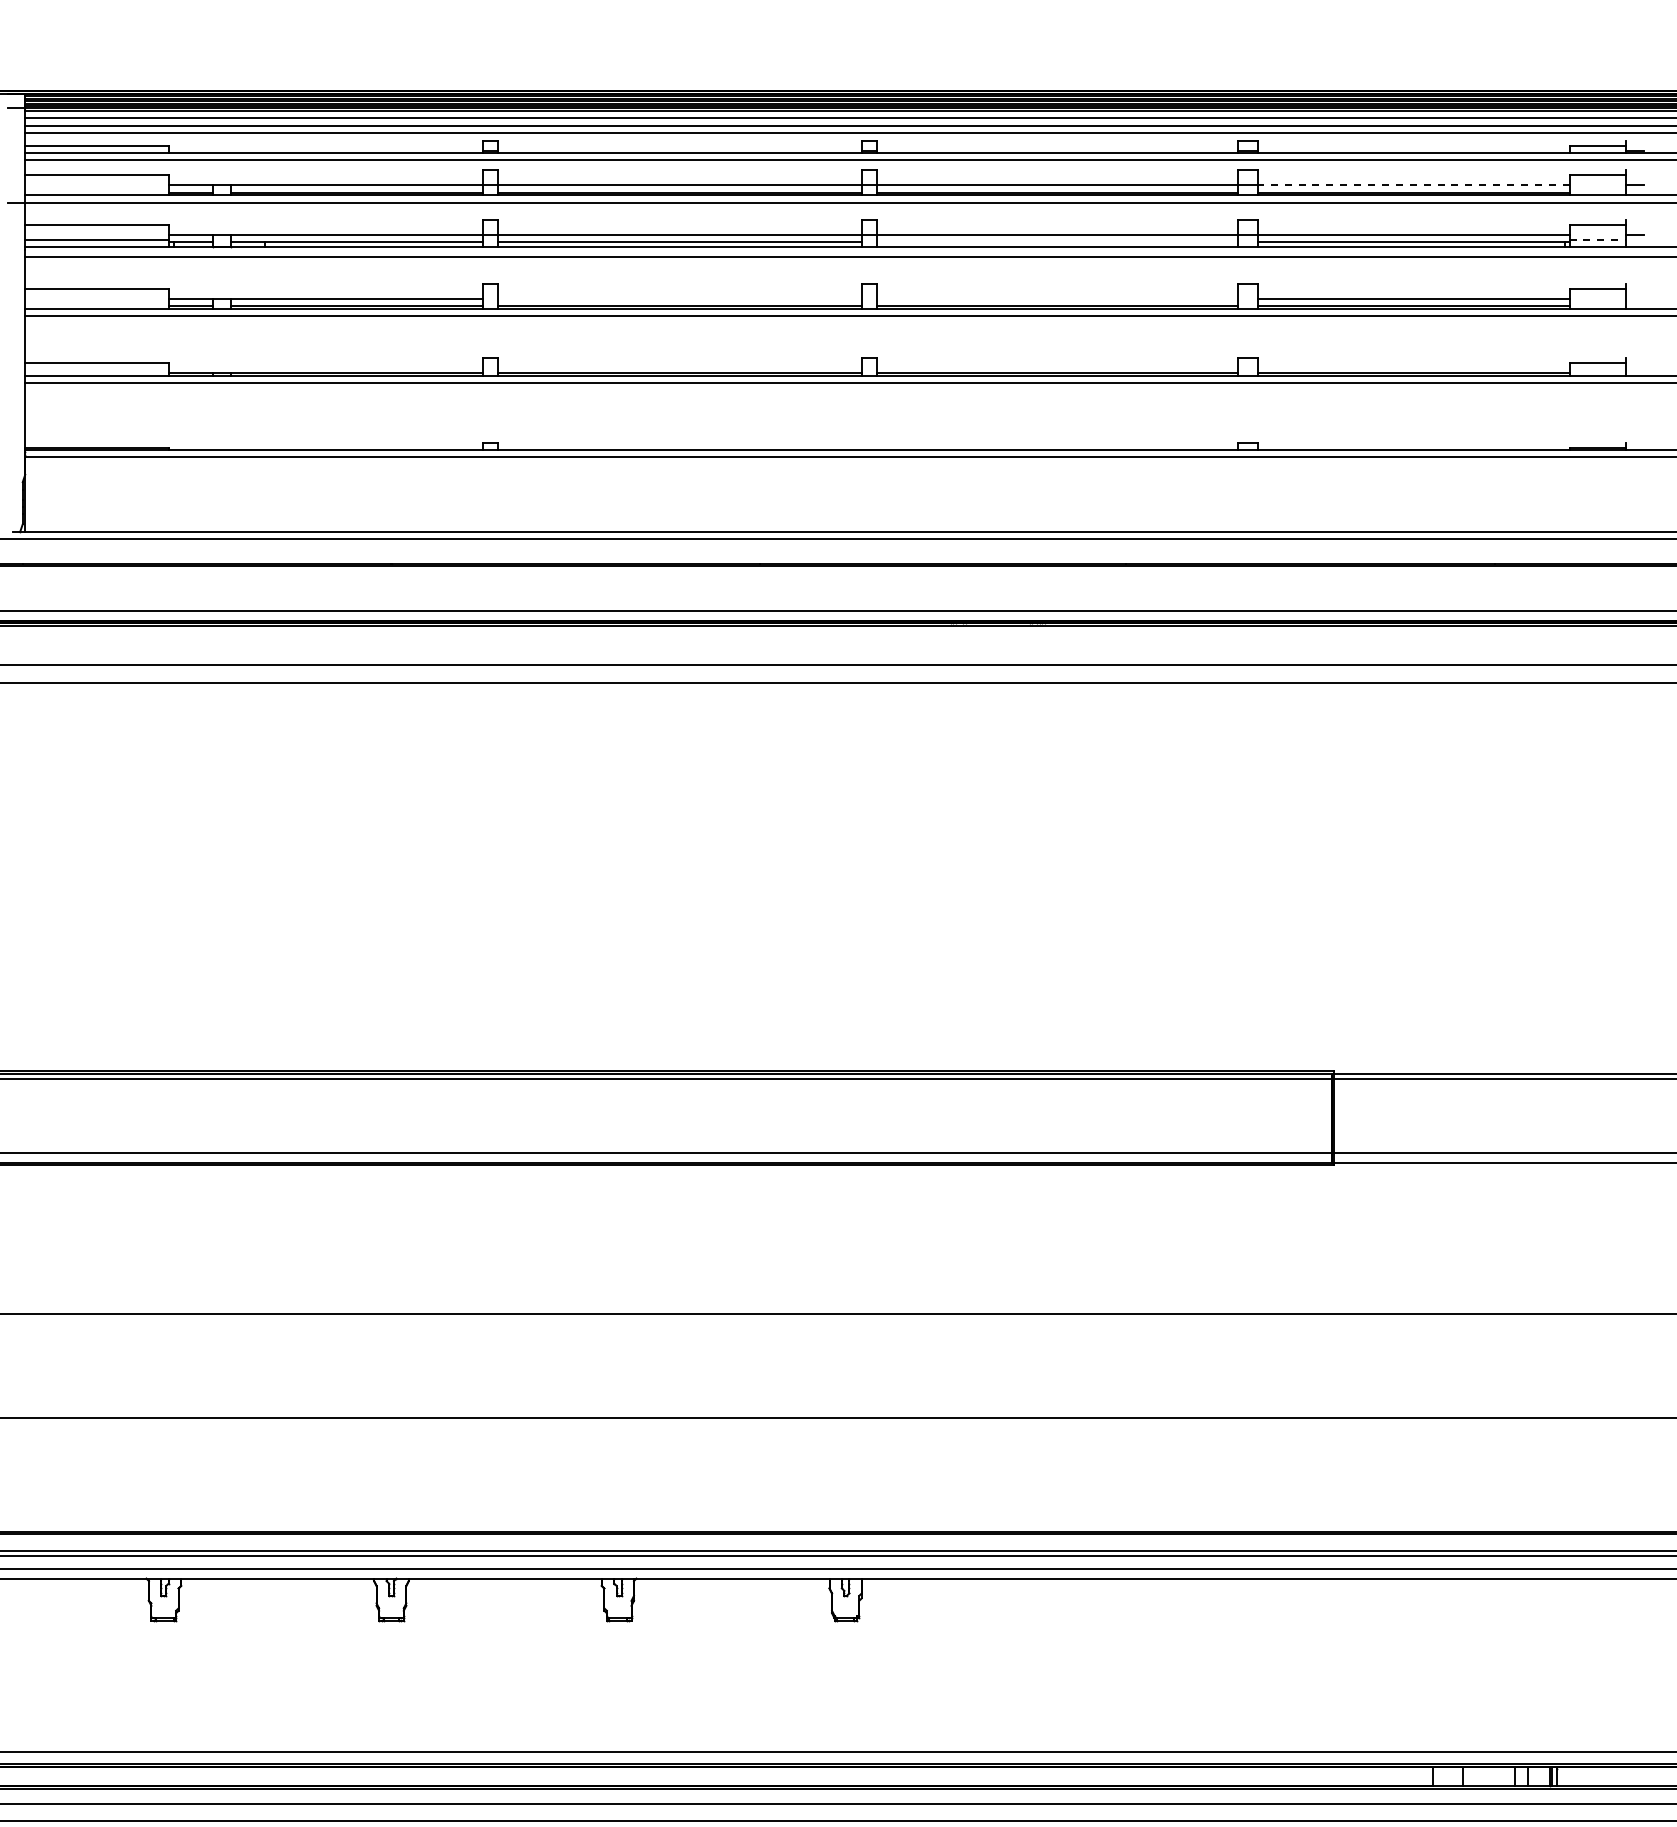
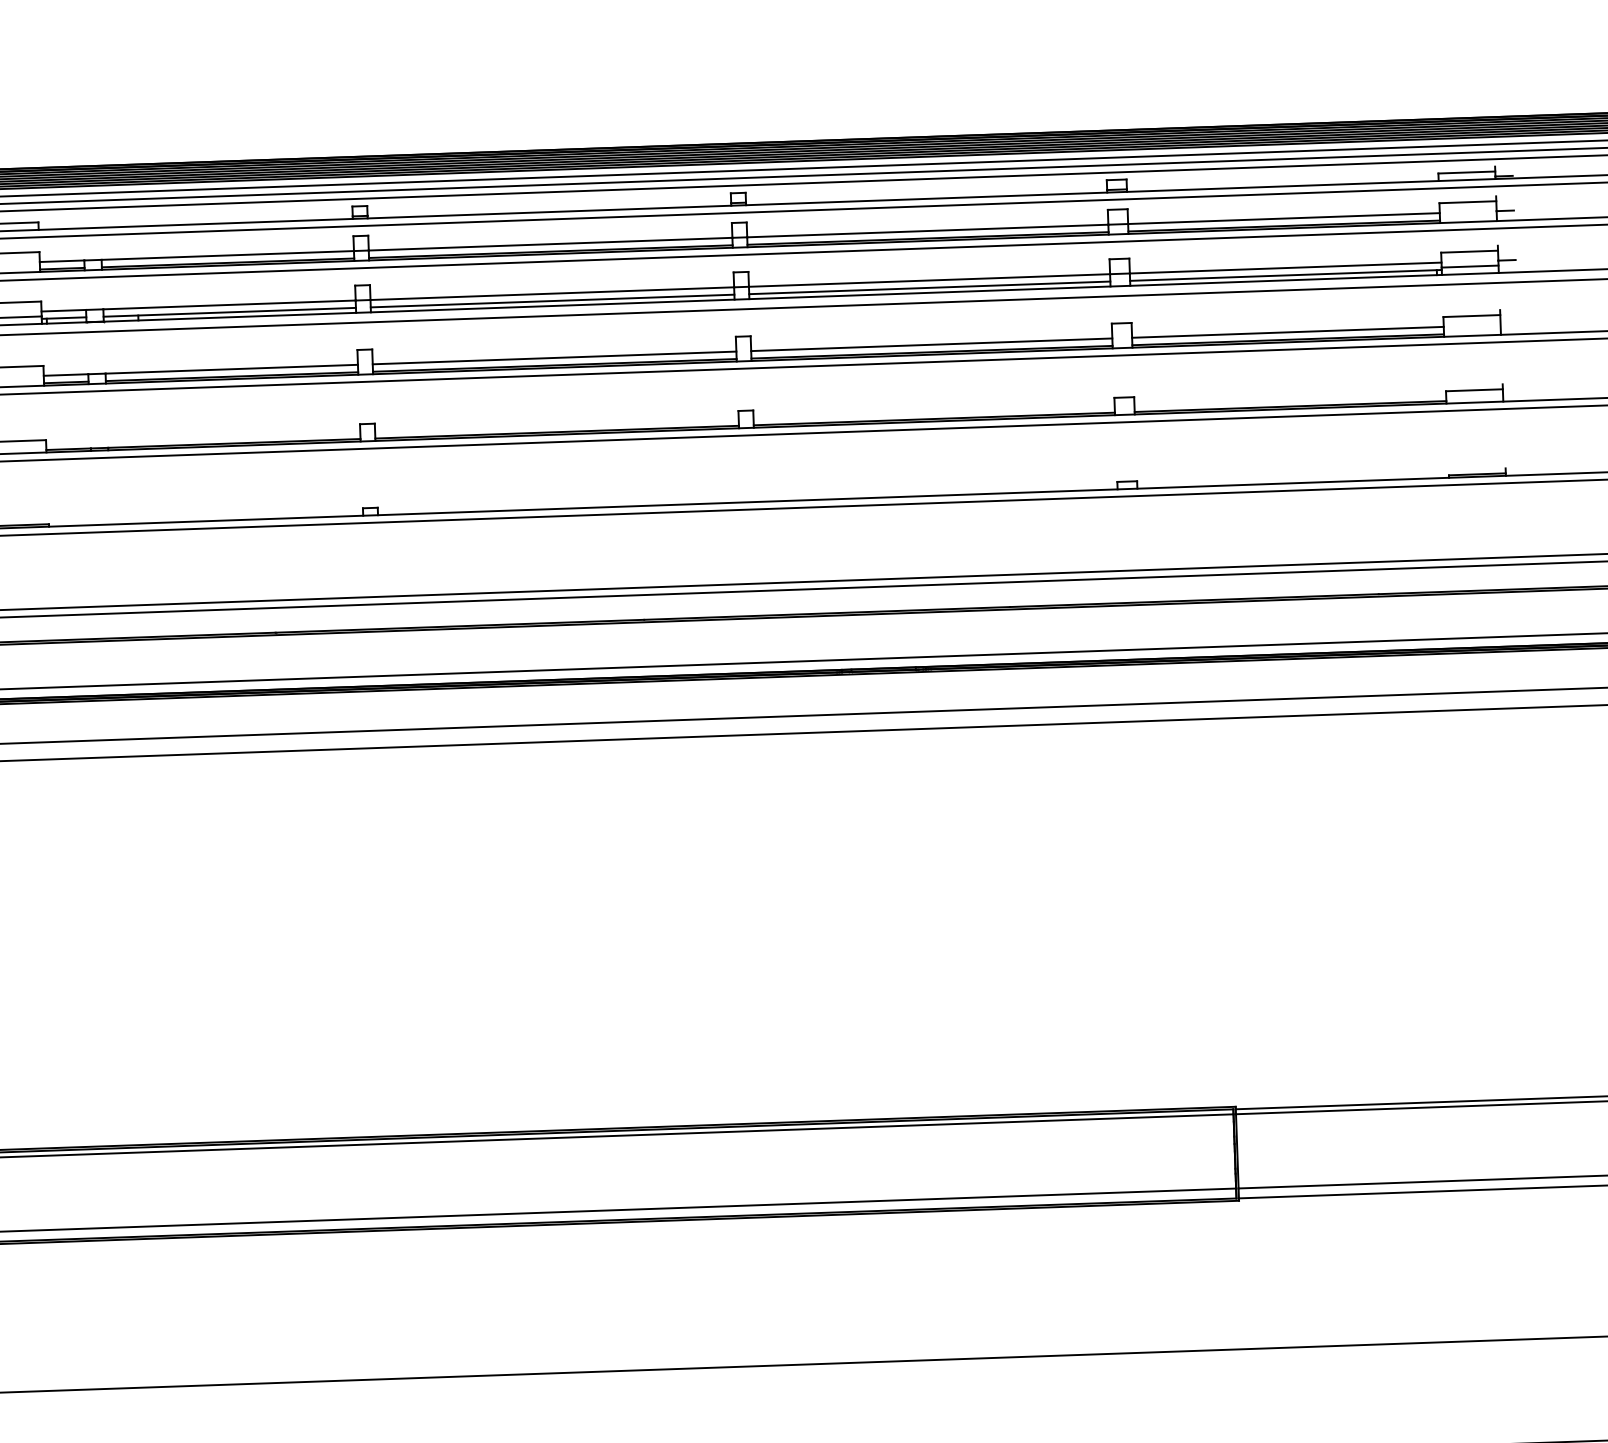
line: (1413, 185) -> (1283, 218), dashed -> solid
line: (1598, 239) -> (1470, 266), dashed -> solid
line: (1056, 242) -> (929, 288), added
line: (679, 299) -> (554, 358), added
line: (1056, 299) -> (931, 345), added

